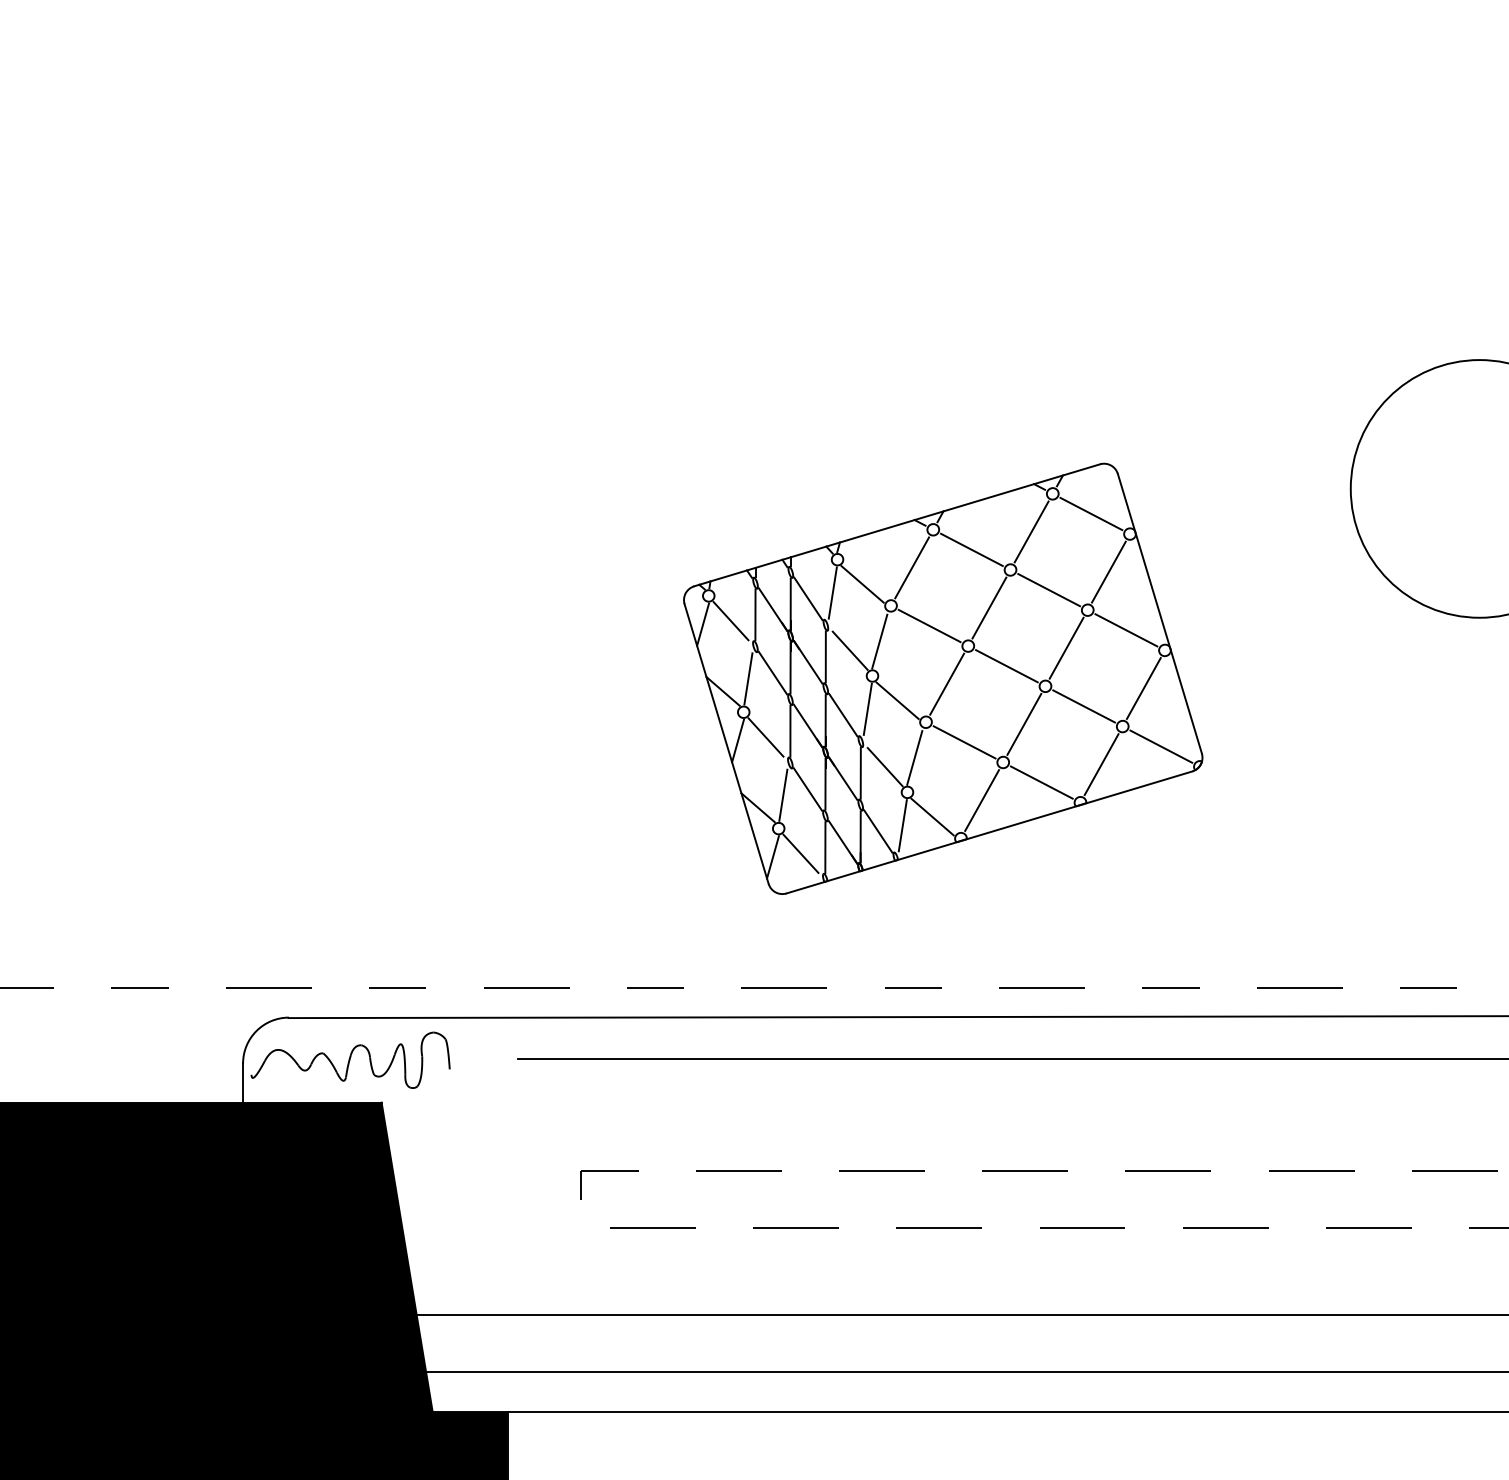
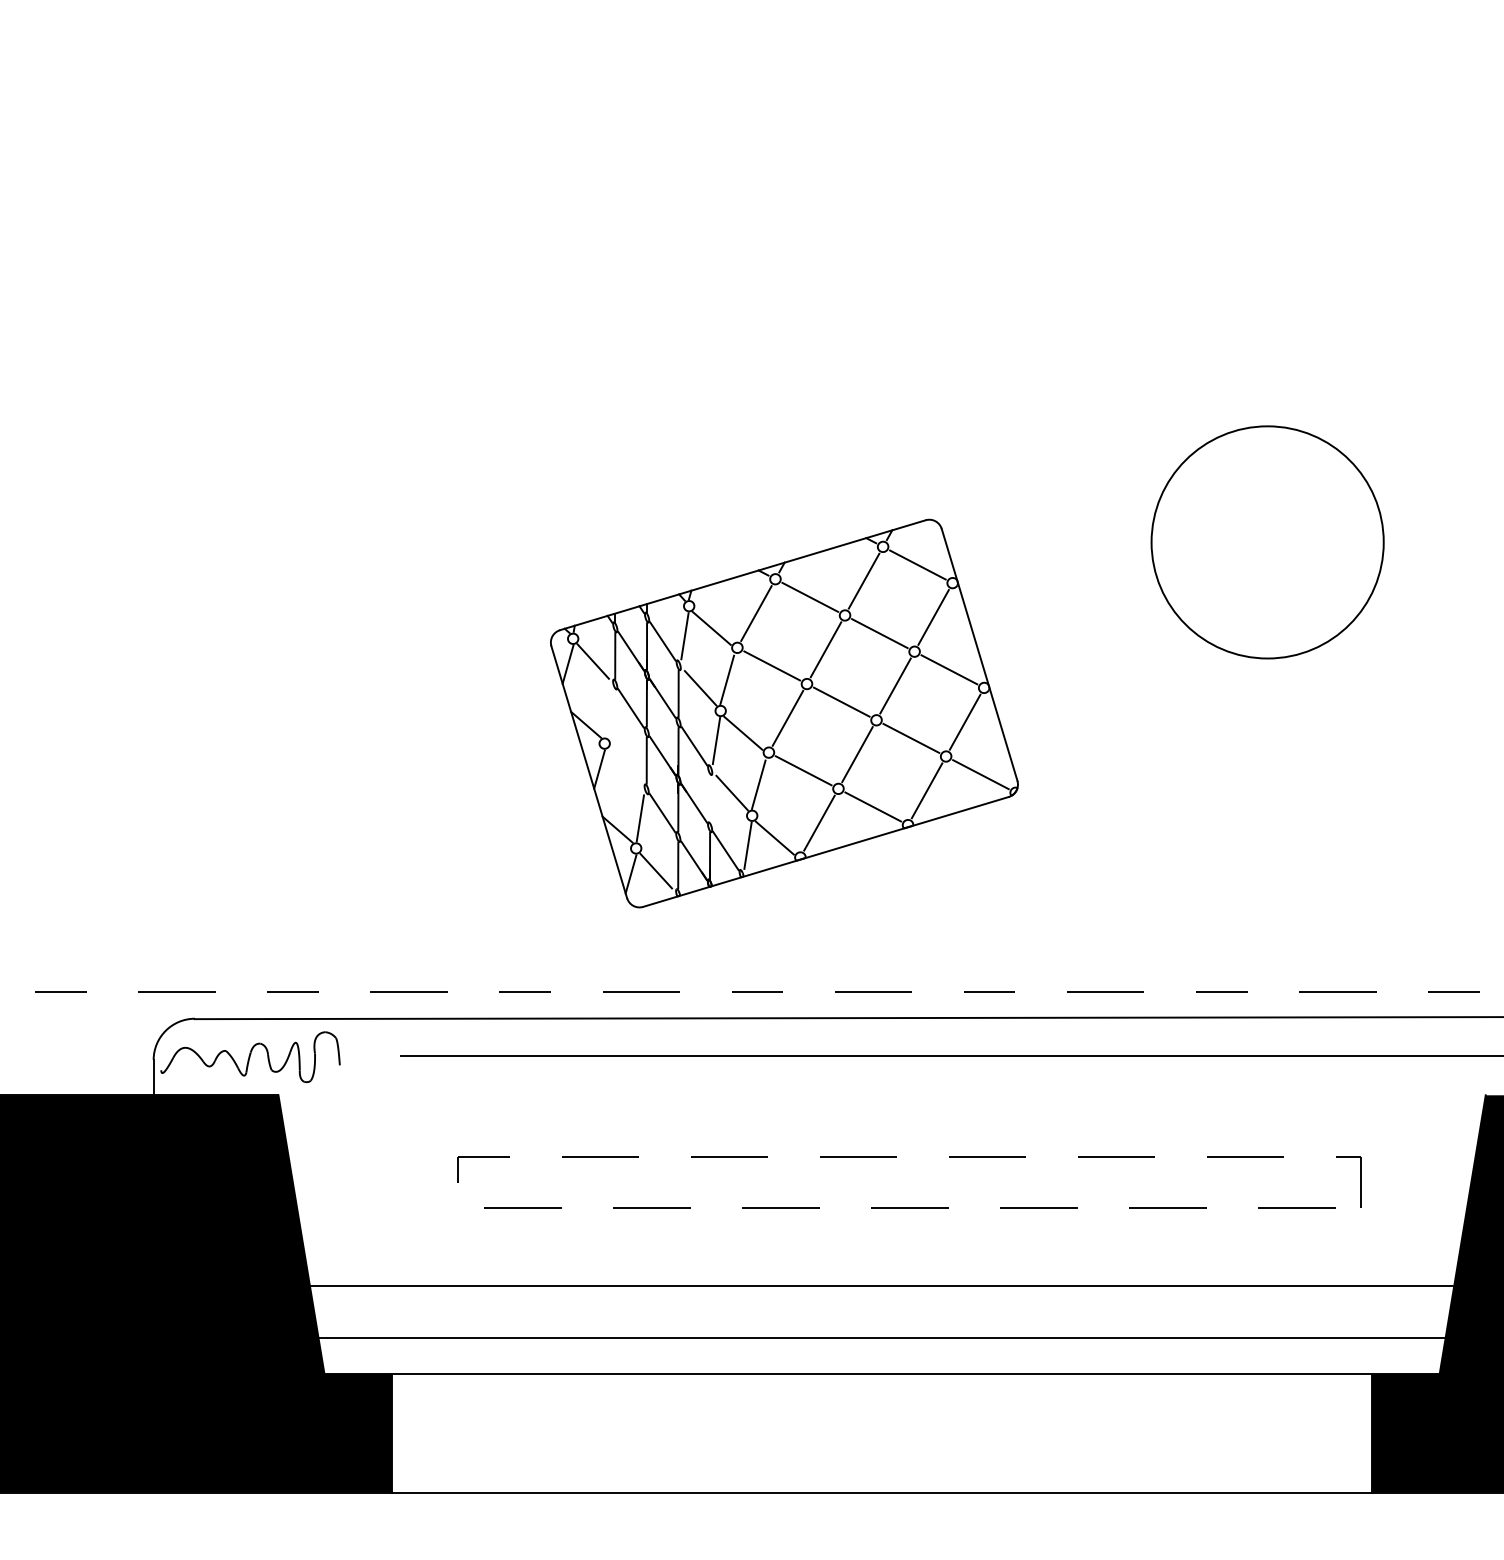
line: (747, 678) -> (608, 713), removed
line: (765, 737) -> (624, 766), removed
line: (861, 773) -> (710, 798), removed

